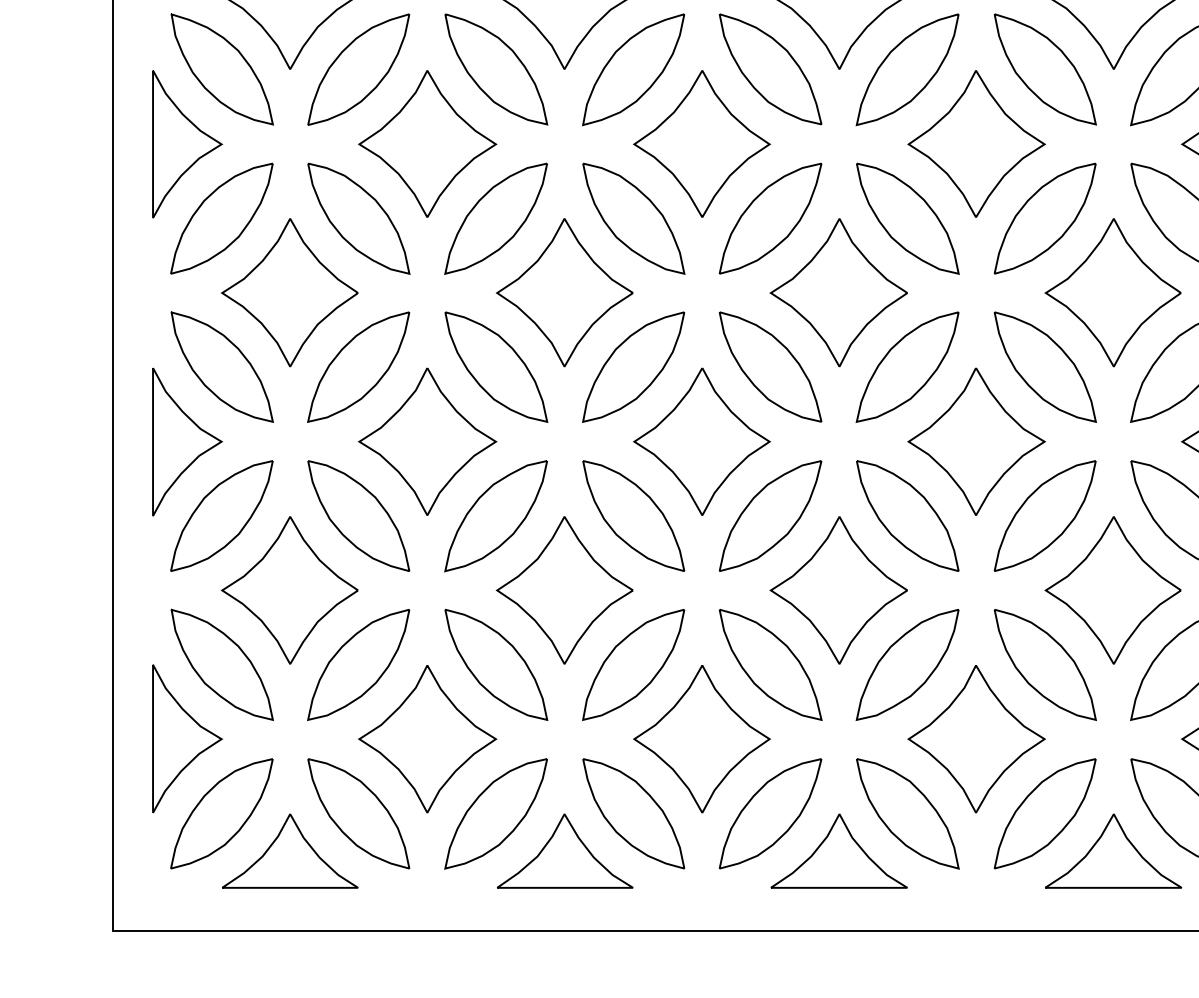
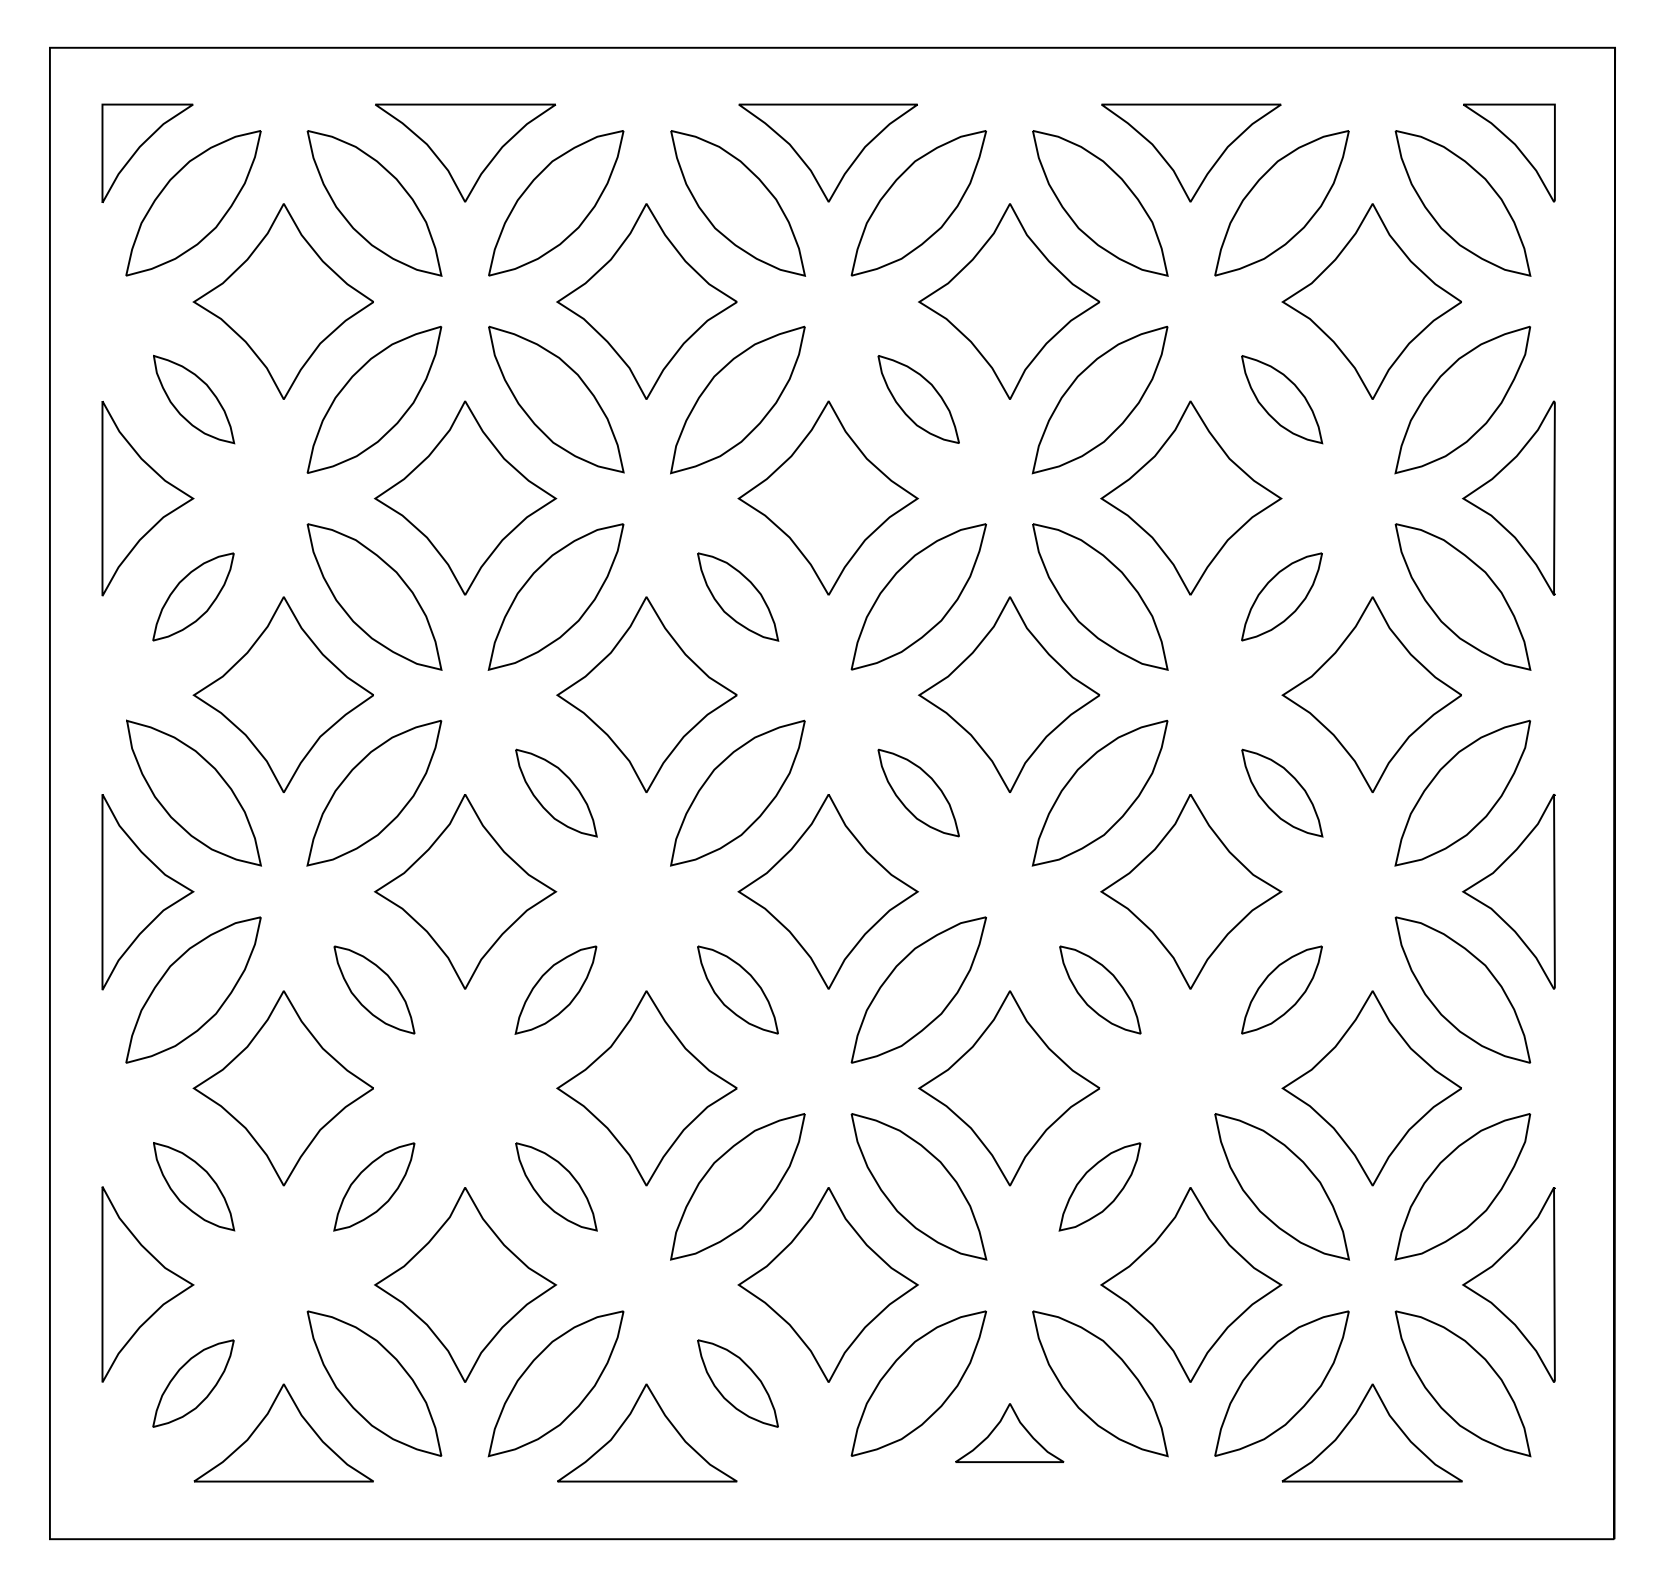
part: (221, 69) -> (193, 399), size x0.6
part: (770, 69) -> (918, 399), size x0.6
part: (1044, 69) -> (1281, 399), size x0.6
part: (221, 218) -> (193, 596), size x0.6
part: (633, 218) -> (737, 596), size x0.6
part: (1044, 218) -> (1281, 596), size x0.6
part: (496, 366) -> (556, 792), size x0.6
part: (770, 366) -> (918, 792), size x0.6
part: (1045, 366) -> (1282, 792), size x0.6
part: (358, 515) -> (374, 989), size x0.6
part: (495, 515) -> (555, 989), size x0.6
part: (633, 515) -> (737, 989), size x0.6
part: (907, 515) -> (1100, 989), size x0.6
part: (1044, 515) -> (1281, 989), size x0.6
part: (221, 664) -> (193, 1186), size x0.6
part: (358, 664) -> (374, 1186), size x0.6
part: (496, 664) -> (556, 1186), size x0.6
part: (907, 664) -> (1099, 1186), size x0.6
part: (221, 813) -> (193, 1383), size x0.6
part: (633, 813) -> (737, 1383), size x0.6
part: (839, 850) -> (1009, 1432), size x0.6

